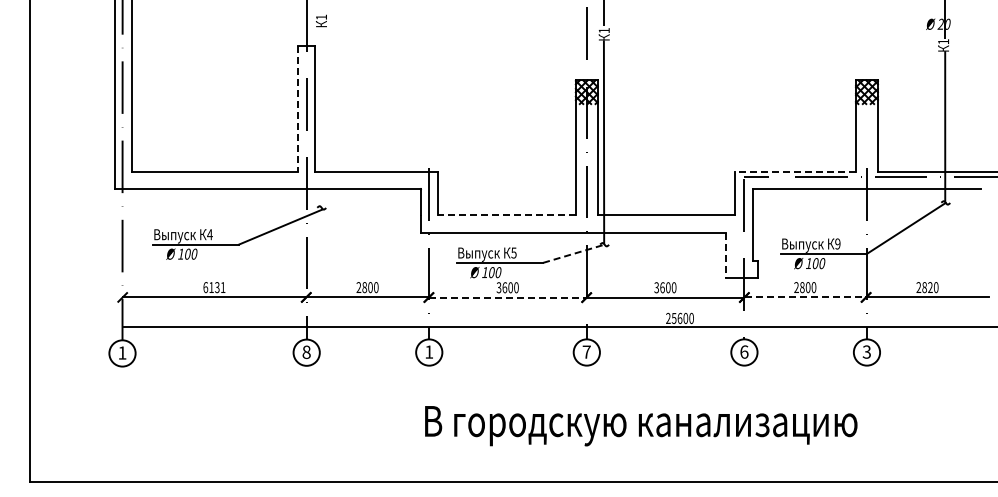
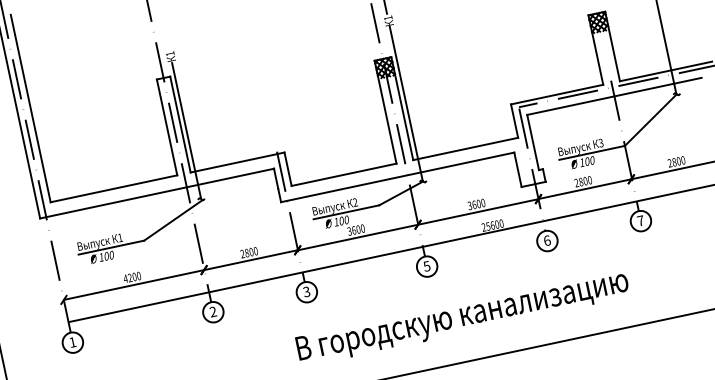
line: (297, 108) -> (166, 127), dashed -> solid
line: (321, 117) -> (186, 130), added
line: (795, 171) -> (557, 94), dashed -> solid
line: (507, 215) -> (344, 174), dashed -> solid
text: (209, 234) -> (120, 237), 4 -> 1
text: (837, 244) -> (600, 143), 9 -> 3
text: (513, 252) -> (354, 202), 5 -> 2
line: (574, 253) -> (401, 193), dashed -> solid
line: (726, 255) -> (518, 169), dashed -> solid
text: (214, 287) -> (132, 277), 6131 -> 4200
text: (930, 287) -> (678, 161), 2820 -> 2800
line: (507, 297) -> (357, 237), dashed -> solid
line: (805, 297) -> (585, 189), dashed -> solid
text: (429, 351) -> (306, 291), 1 -> 3
text: (586, 351) -> (426, 265), 7 -> 5
text: (866, 351) -> (640, 220), 3 -> 7
text: (306, 352) -> (213, 312), 8 -> 2
text: (641, 426) -> (463, 317), moved

